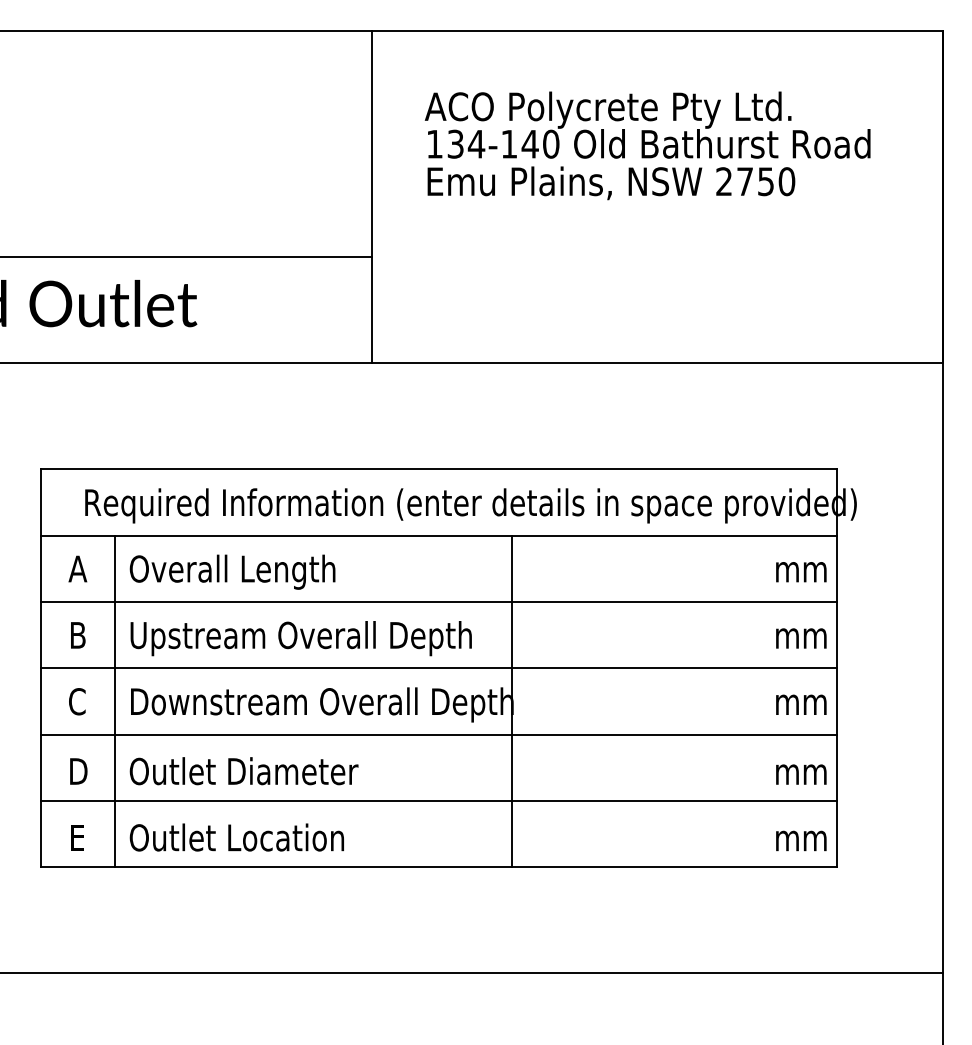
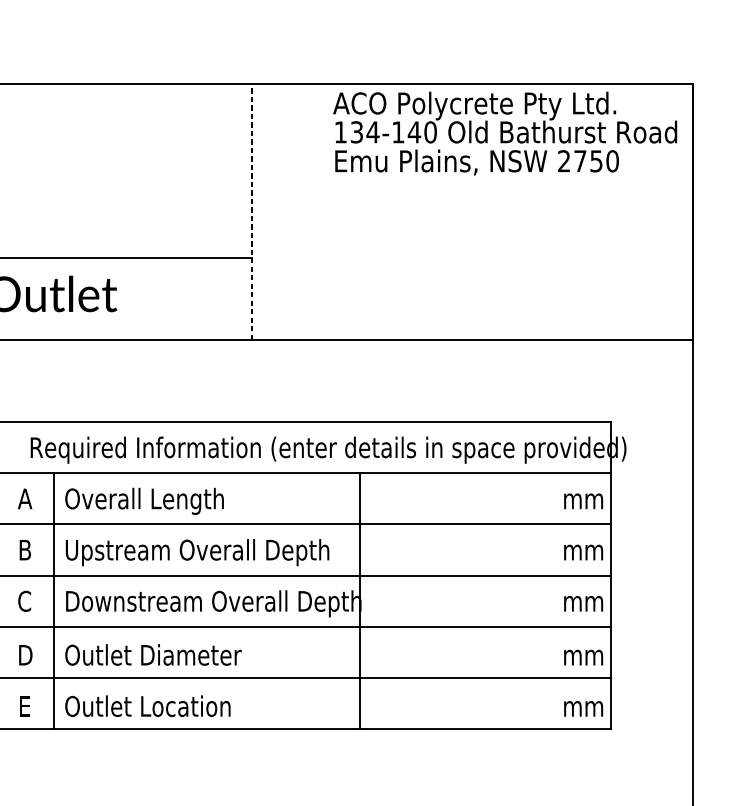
text: (647, 145) -> (504, 133), moved
line: (372, 197) -> (252, 212), solid -> dashed

